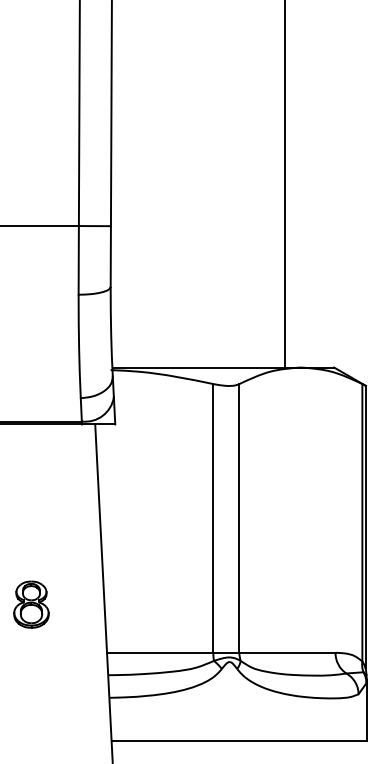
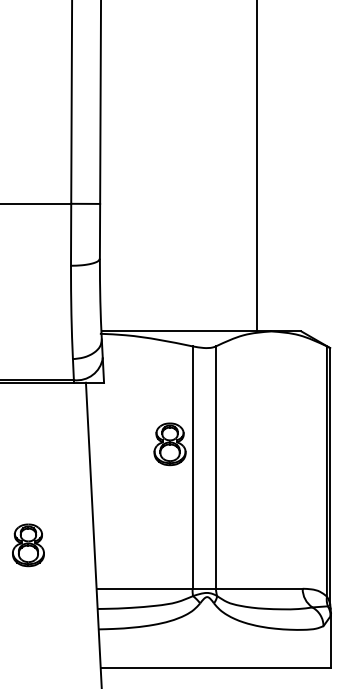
part: (188, 492) -> (170, 444), added

